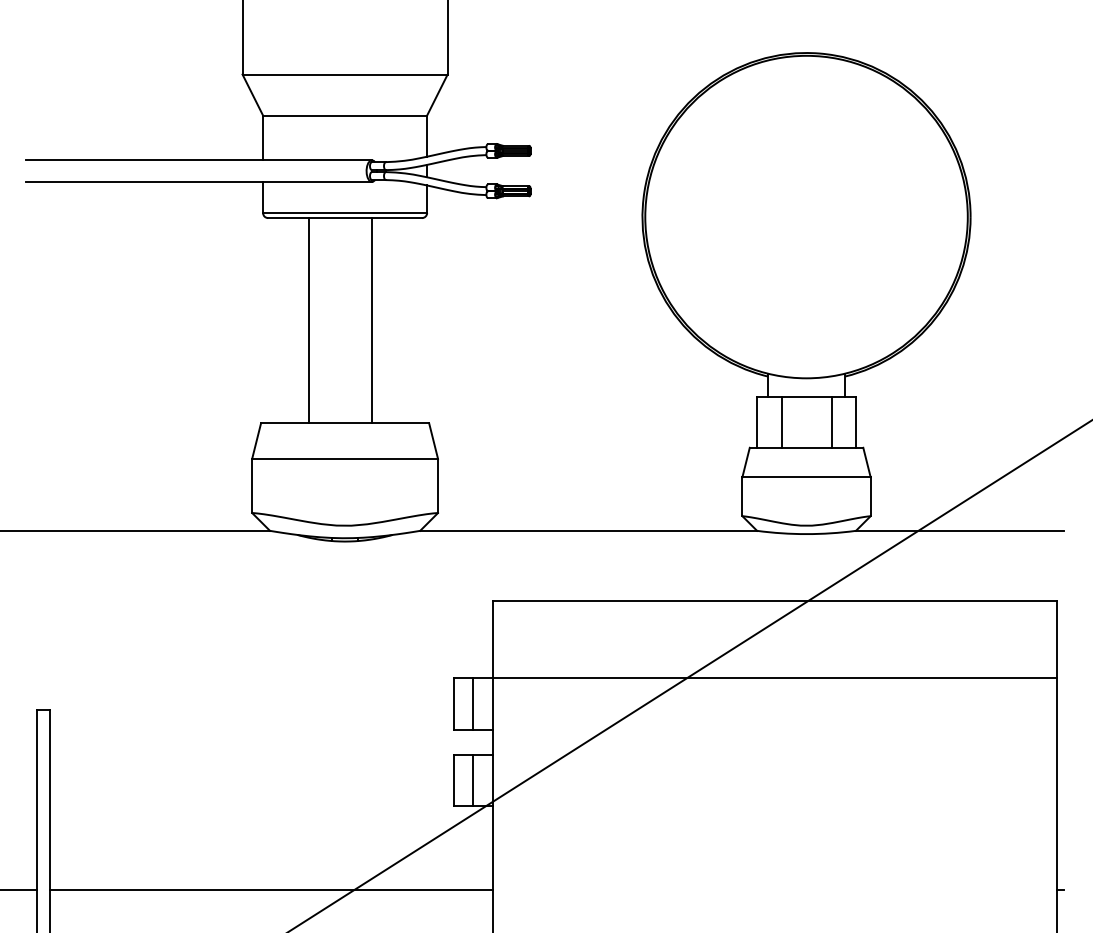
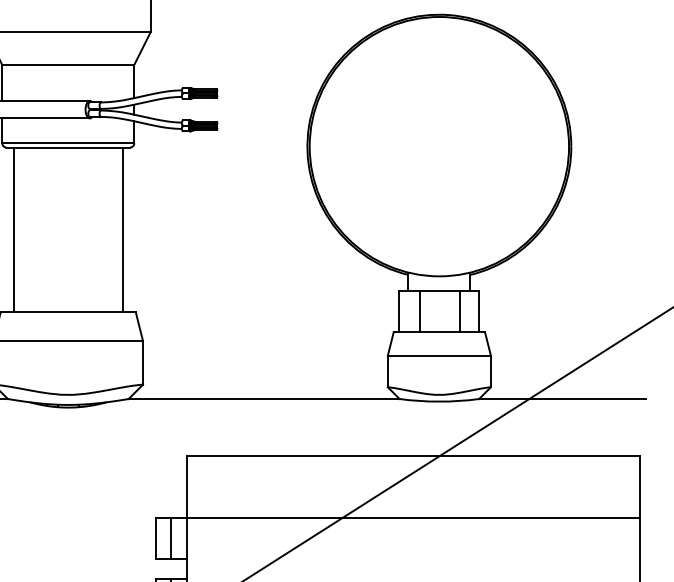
line: (308, 320) -> (13, 229), moved
line: (371, 320) -> (122, 229), moved

